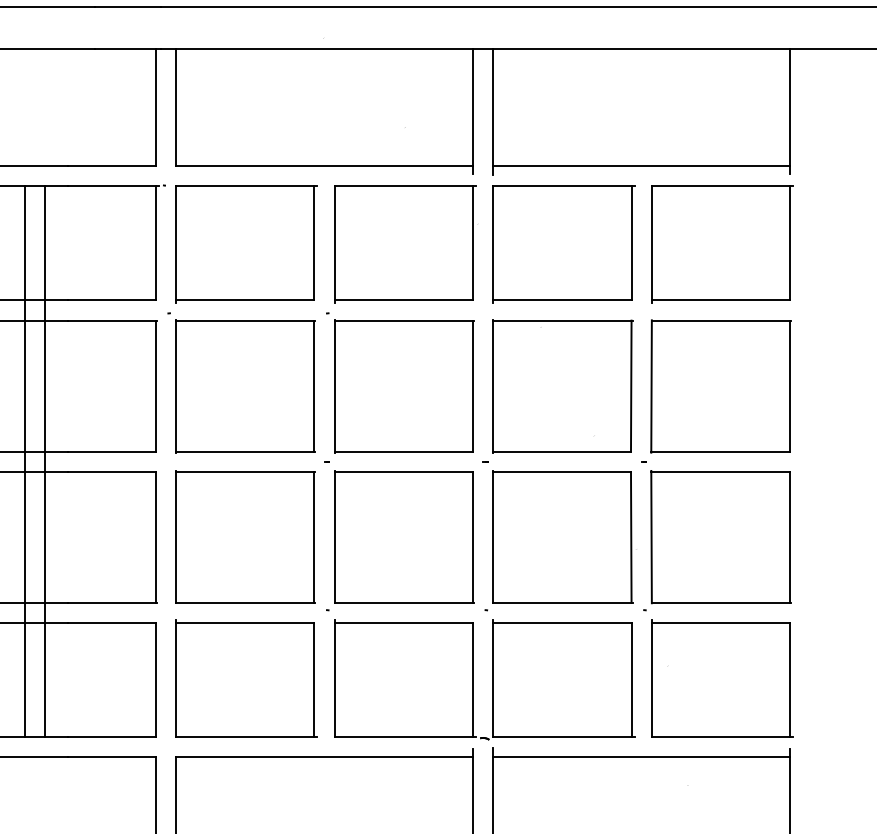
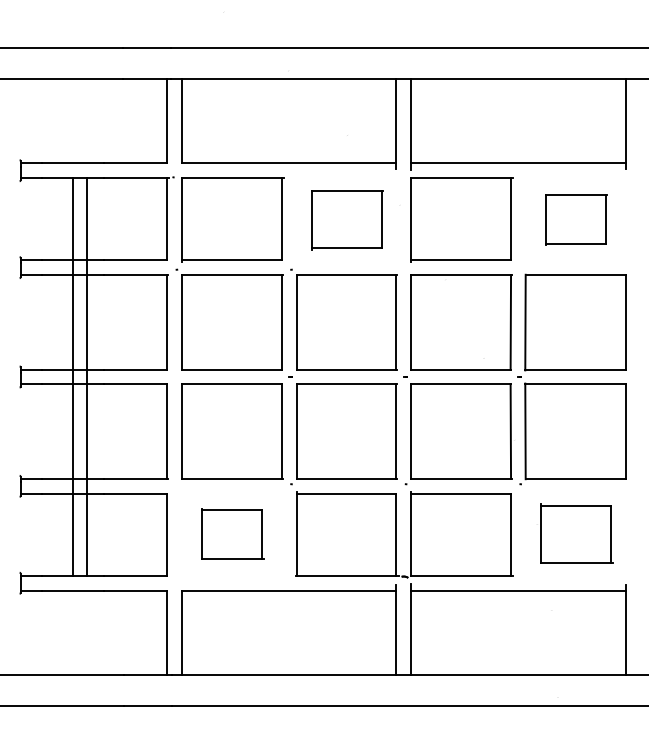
part: (405, 243) -> (347, 219), size x0.7
part: (722, 243) -> (576, 219), size x0.6
part: (246, 678) -> (232, 533), size x0.6
part: (722, 678) -> (576, 533), size x0.7

